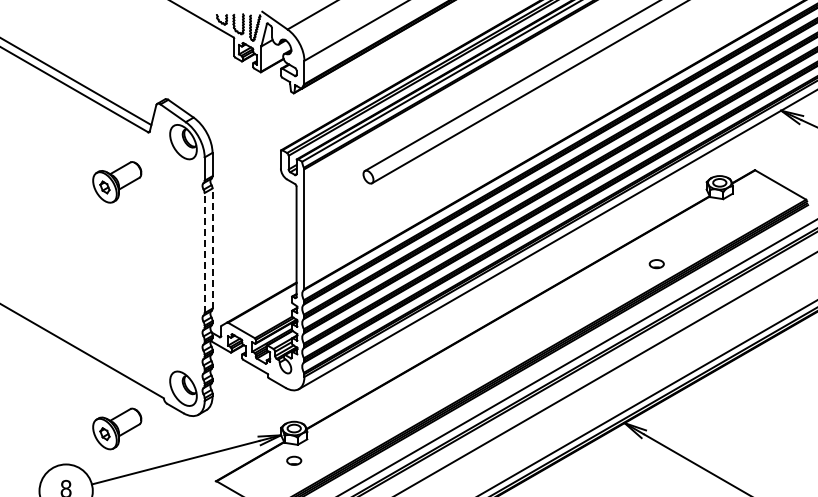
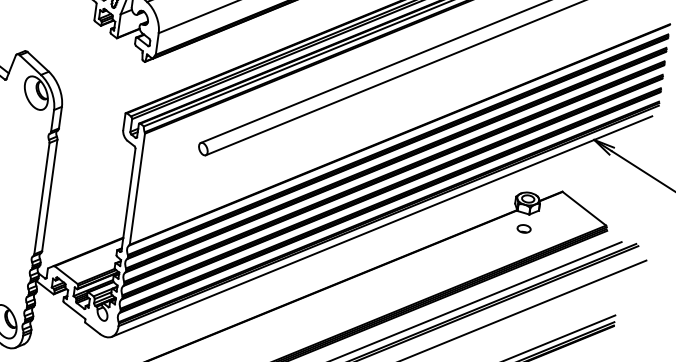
line: (212, 248) -> (49, 195), dashed -> solid
line: (204, 252) -> (41, 198), dashed -> solid
part: (656, 264) -> (523, 229), moved

